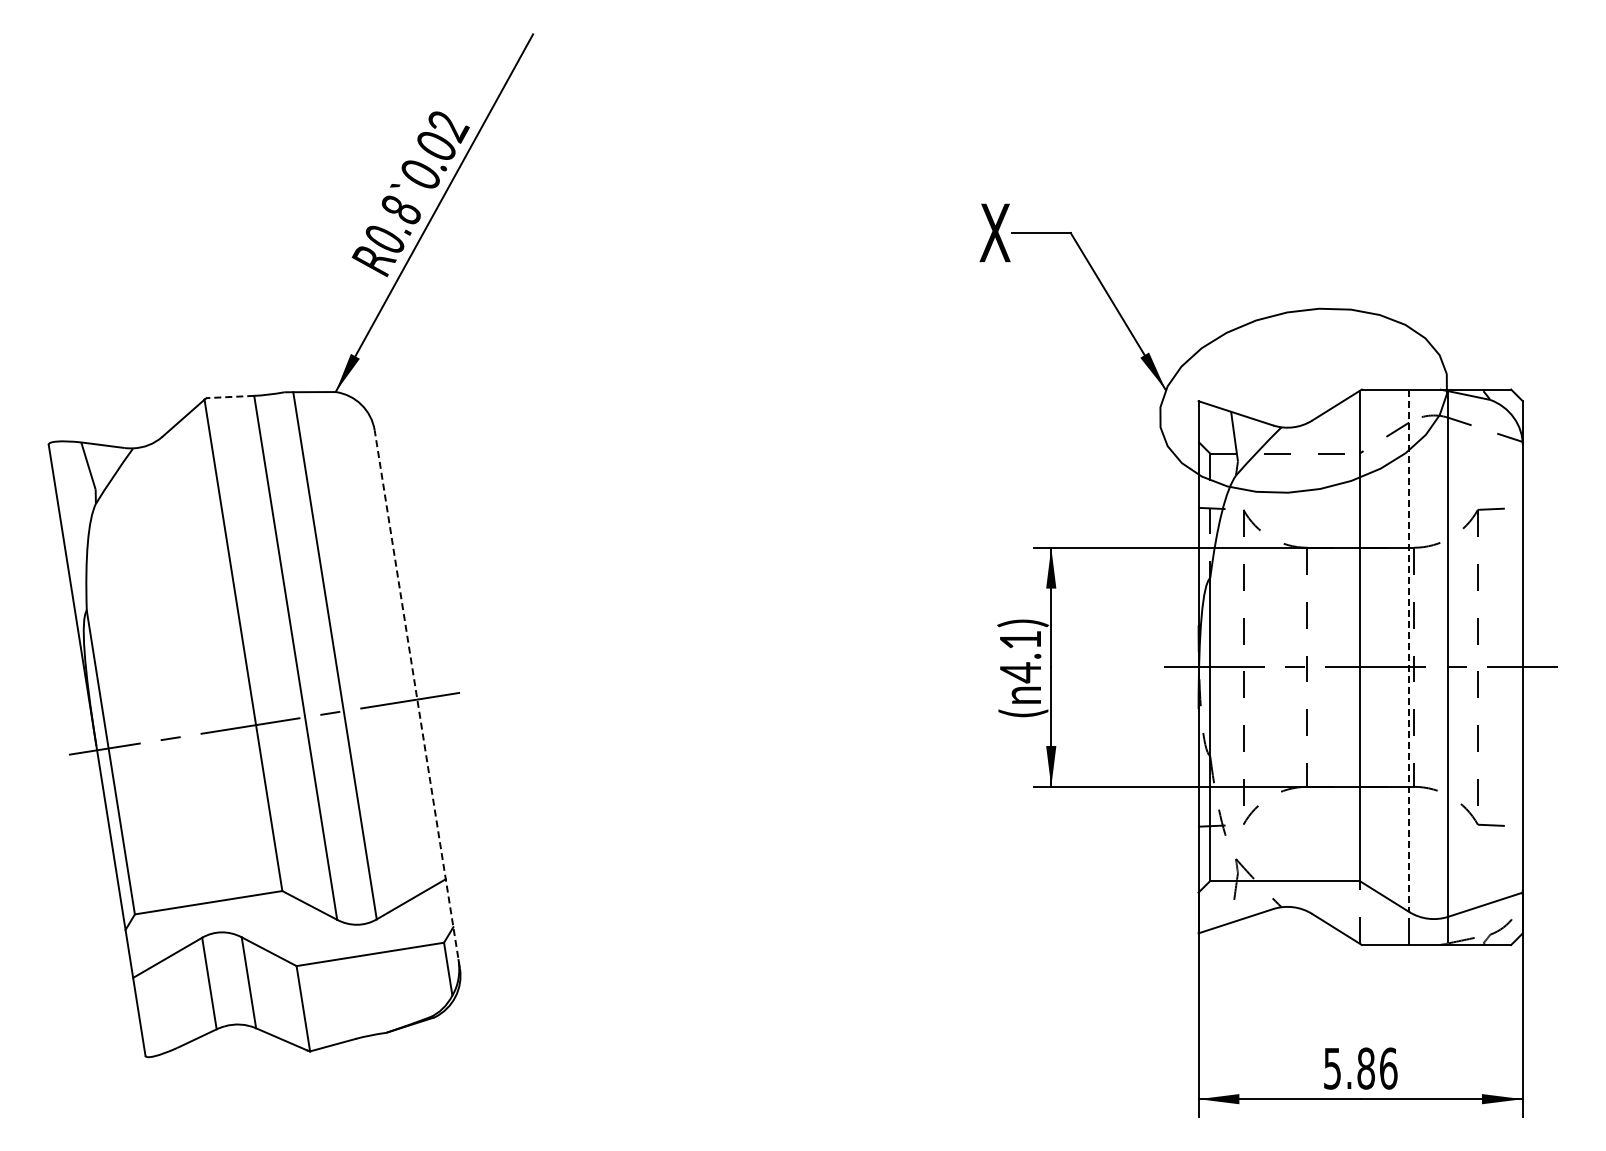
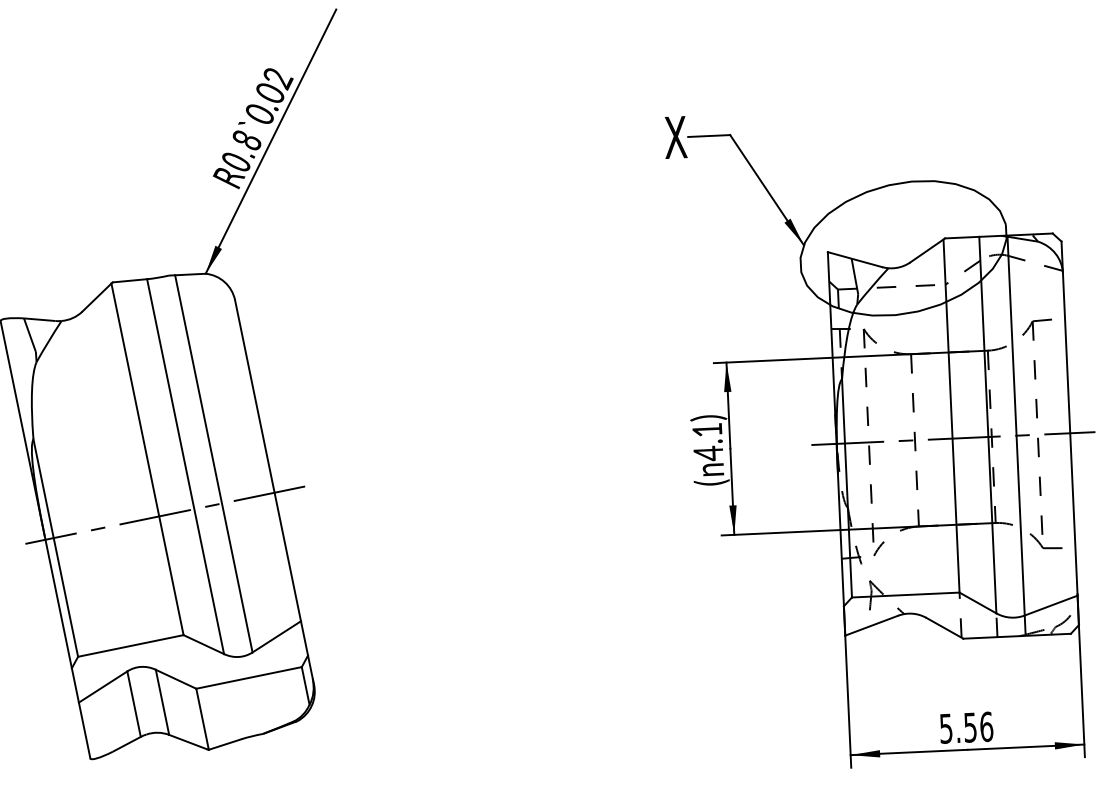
line: (230, 397) -> (130, 281), dashed -> solid
line: (1409, 651) -> (988, 425), dashed -> solid
line: (417, 699) -> (274, 492), dashed -> solid
text: (1365, 1068) -> (969, 727), 5.86 -> 5.56

